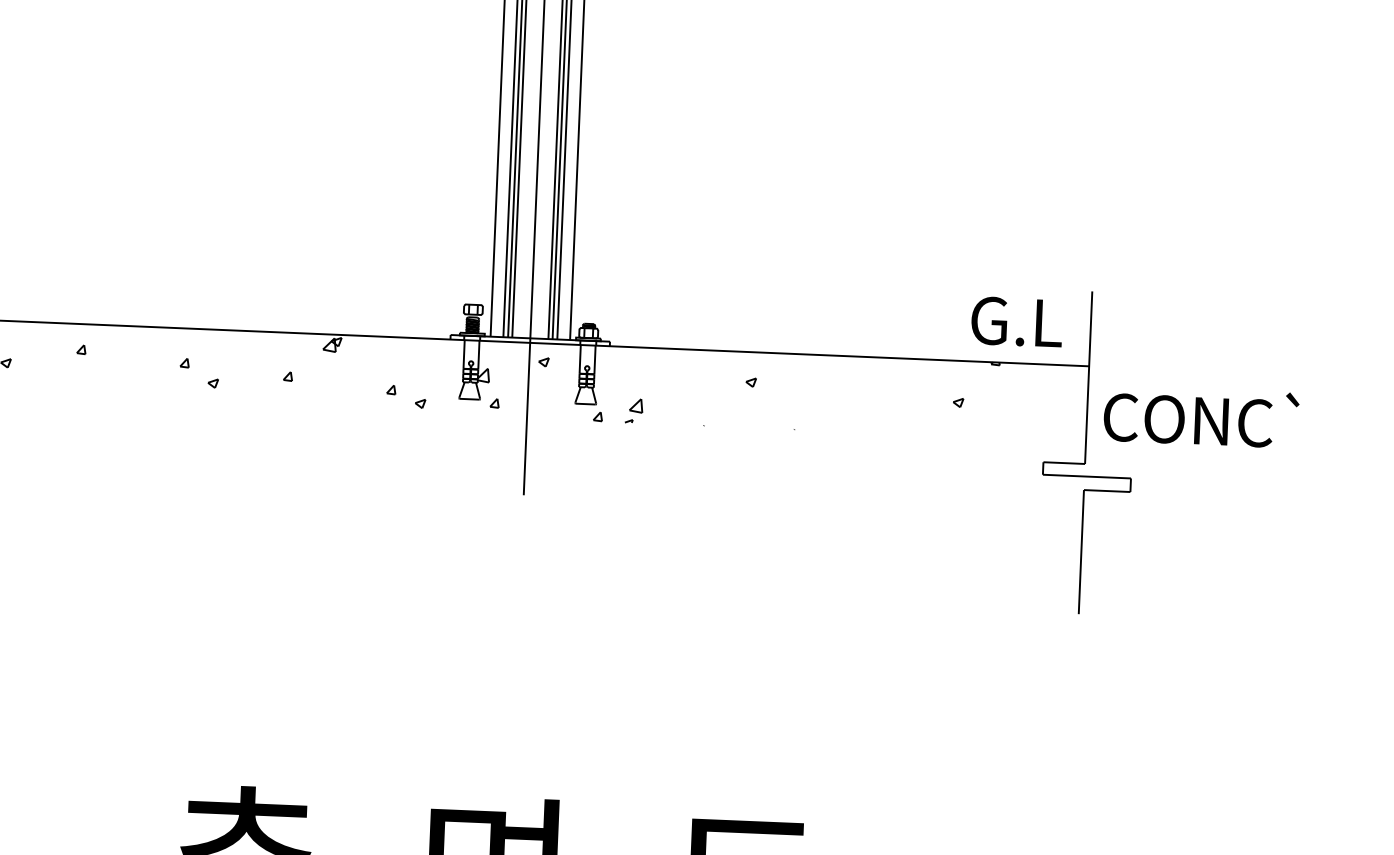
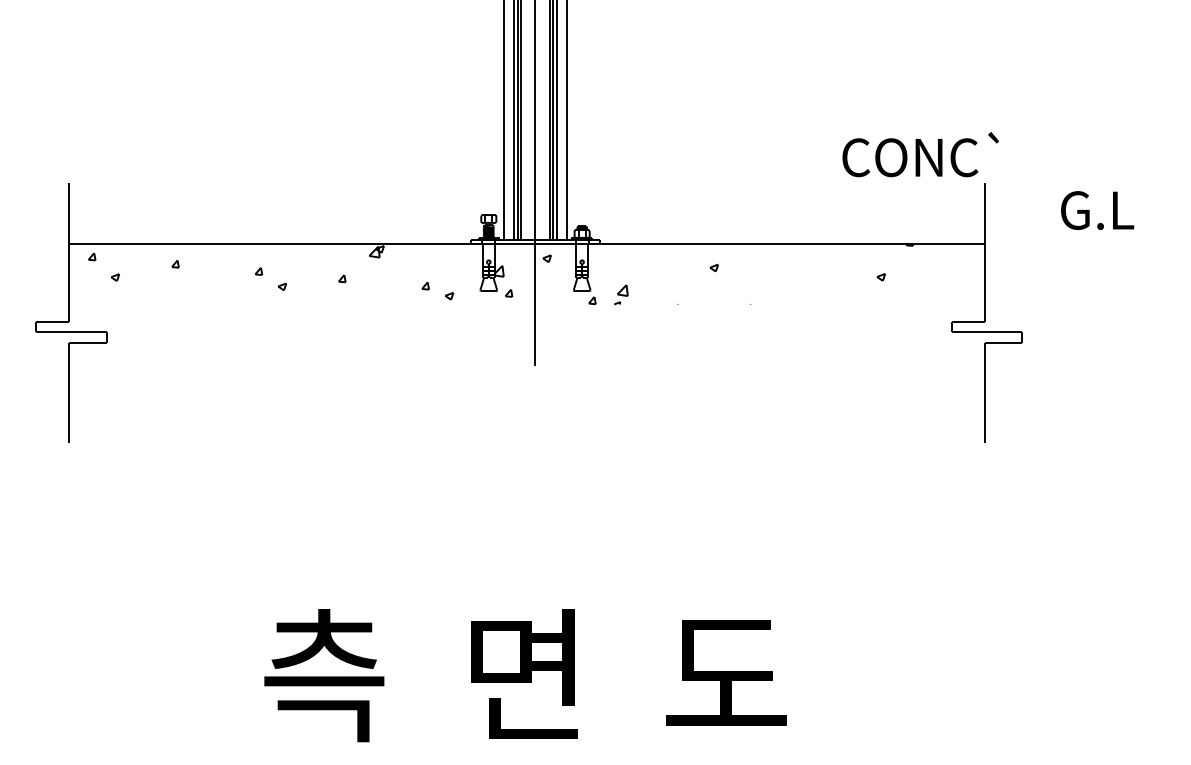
text: (1016, 321) -> (1097, 210), moved
text: (1201, 416) -> (920, 154), moved

